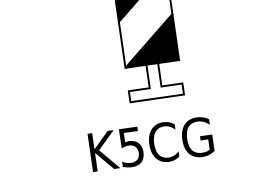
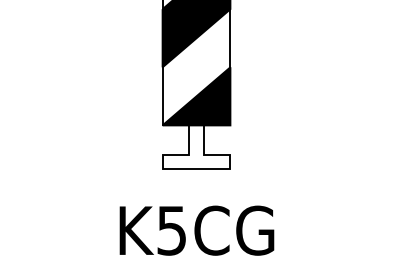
text: (150, 144) -> (196, 230), moved

